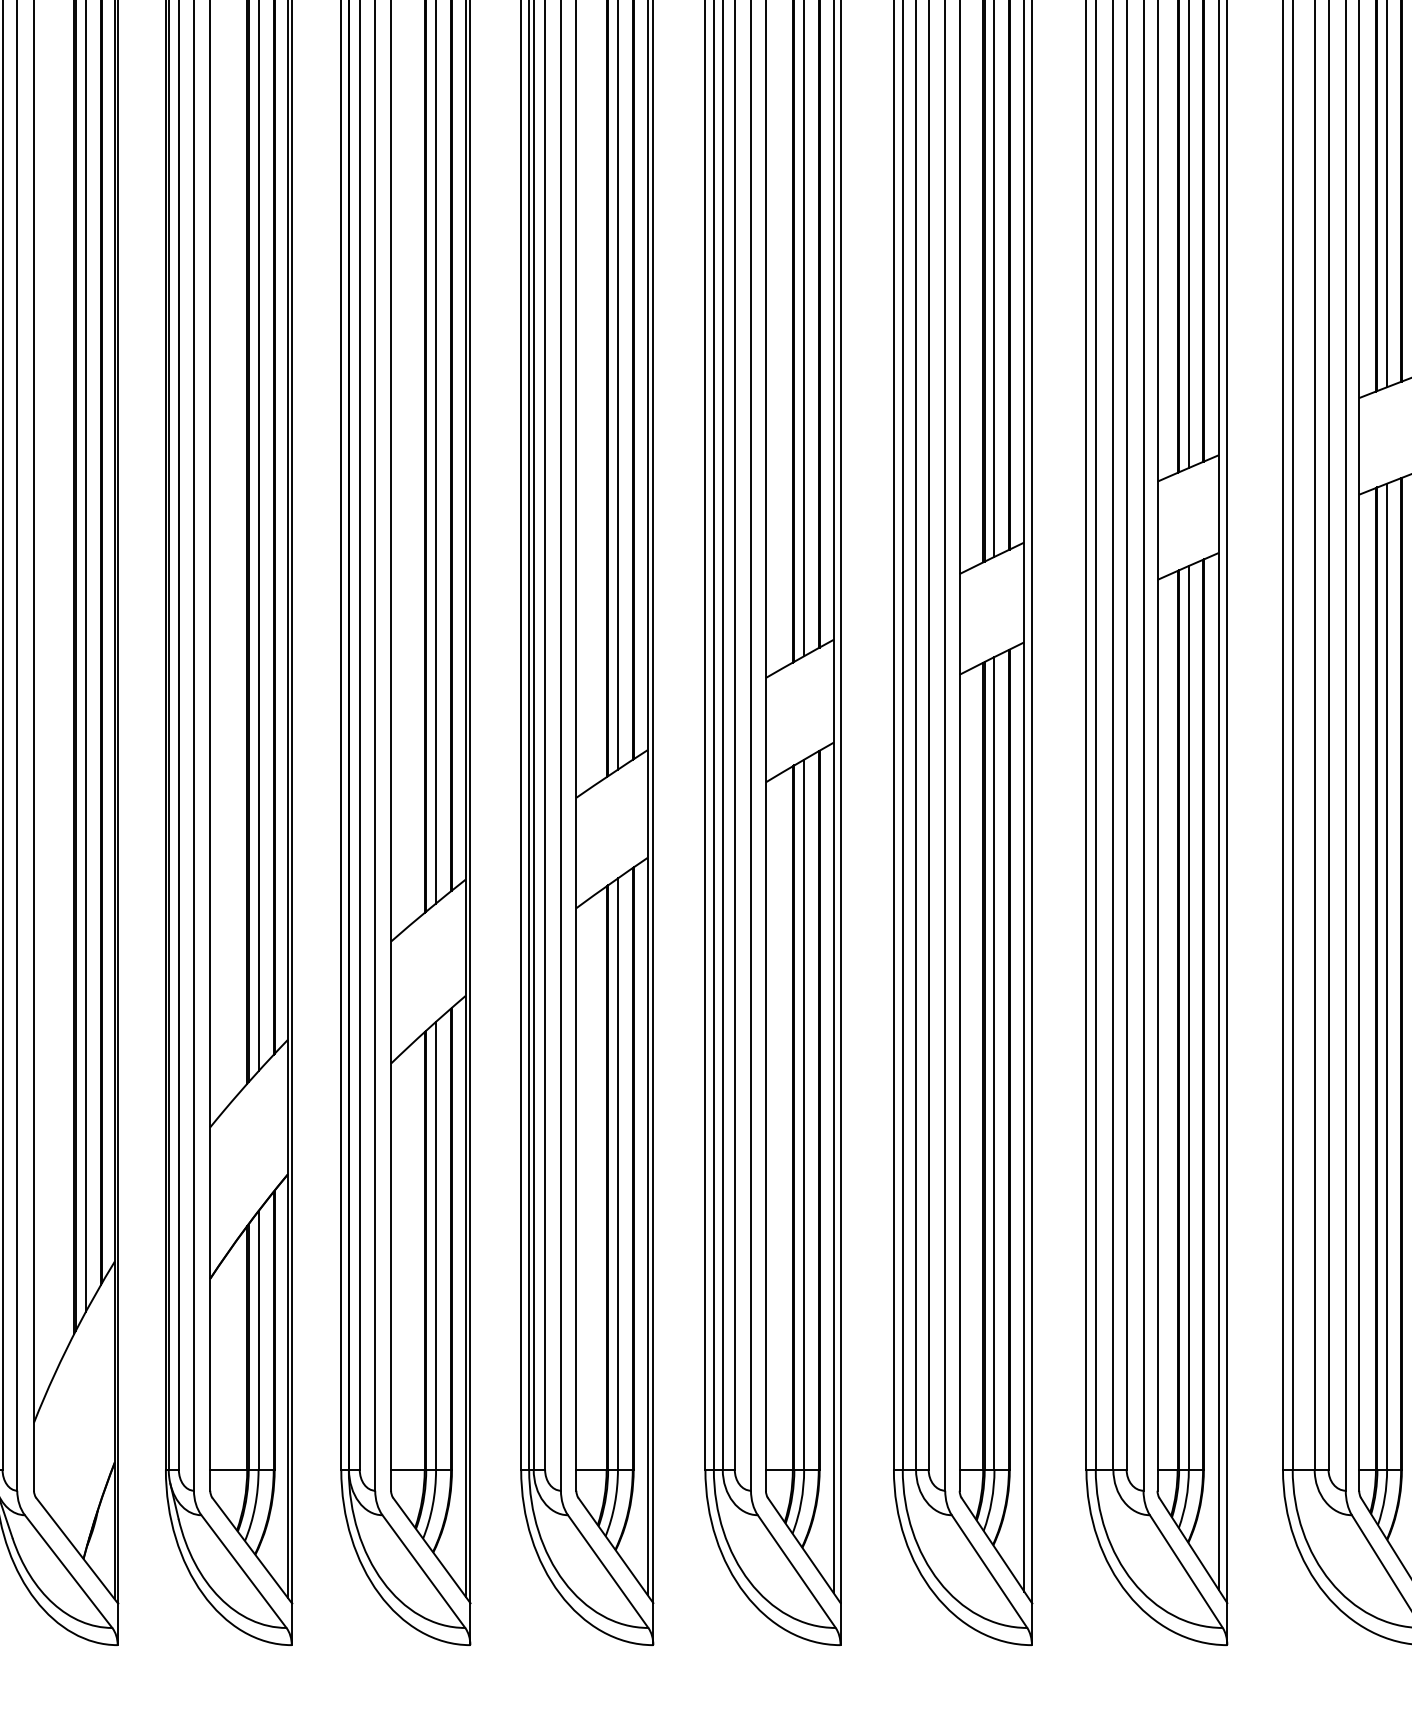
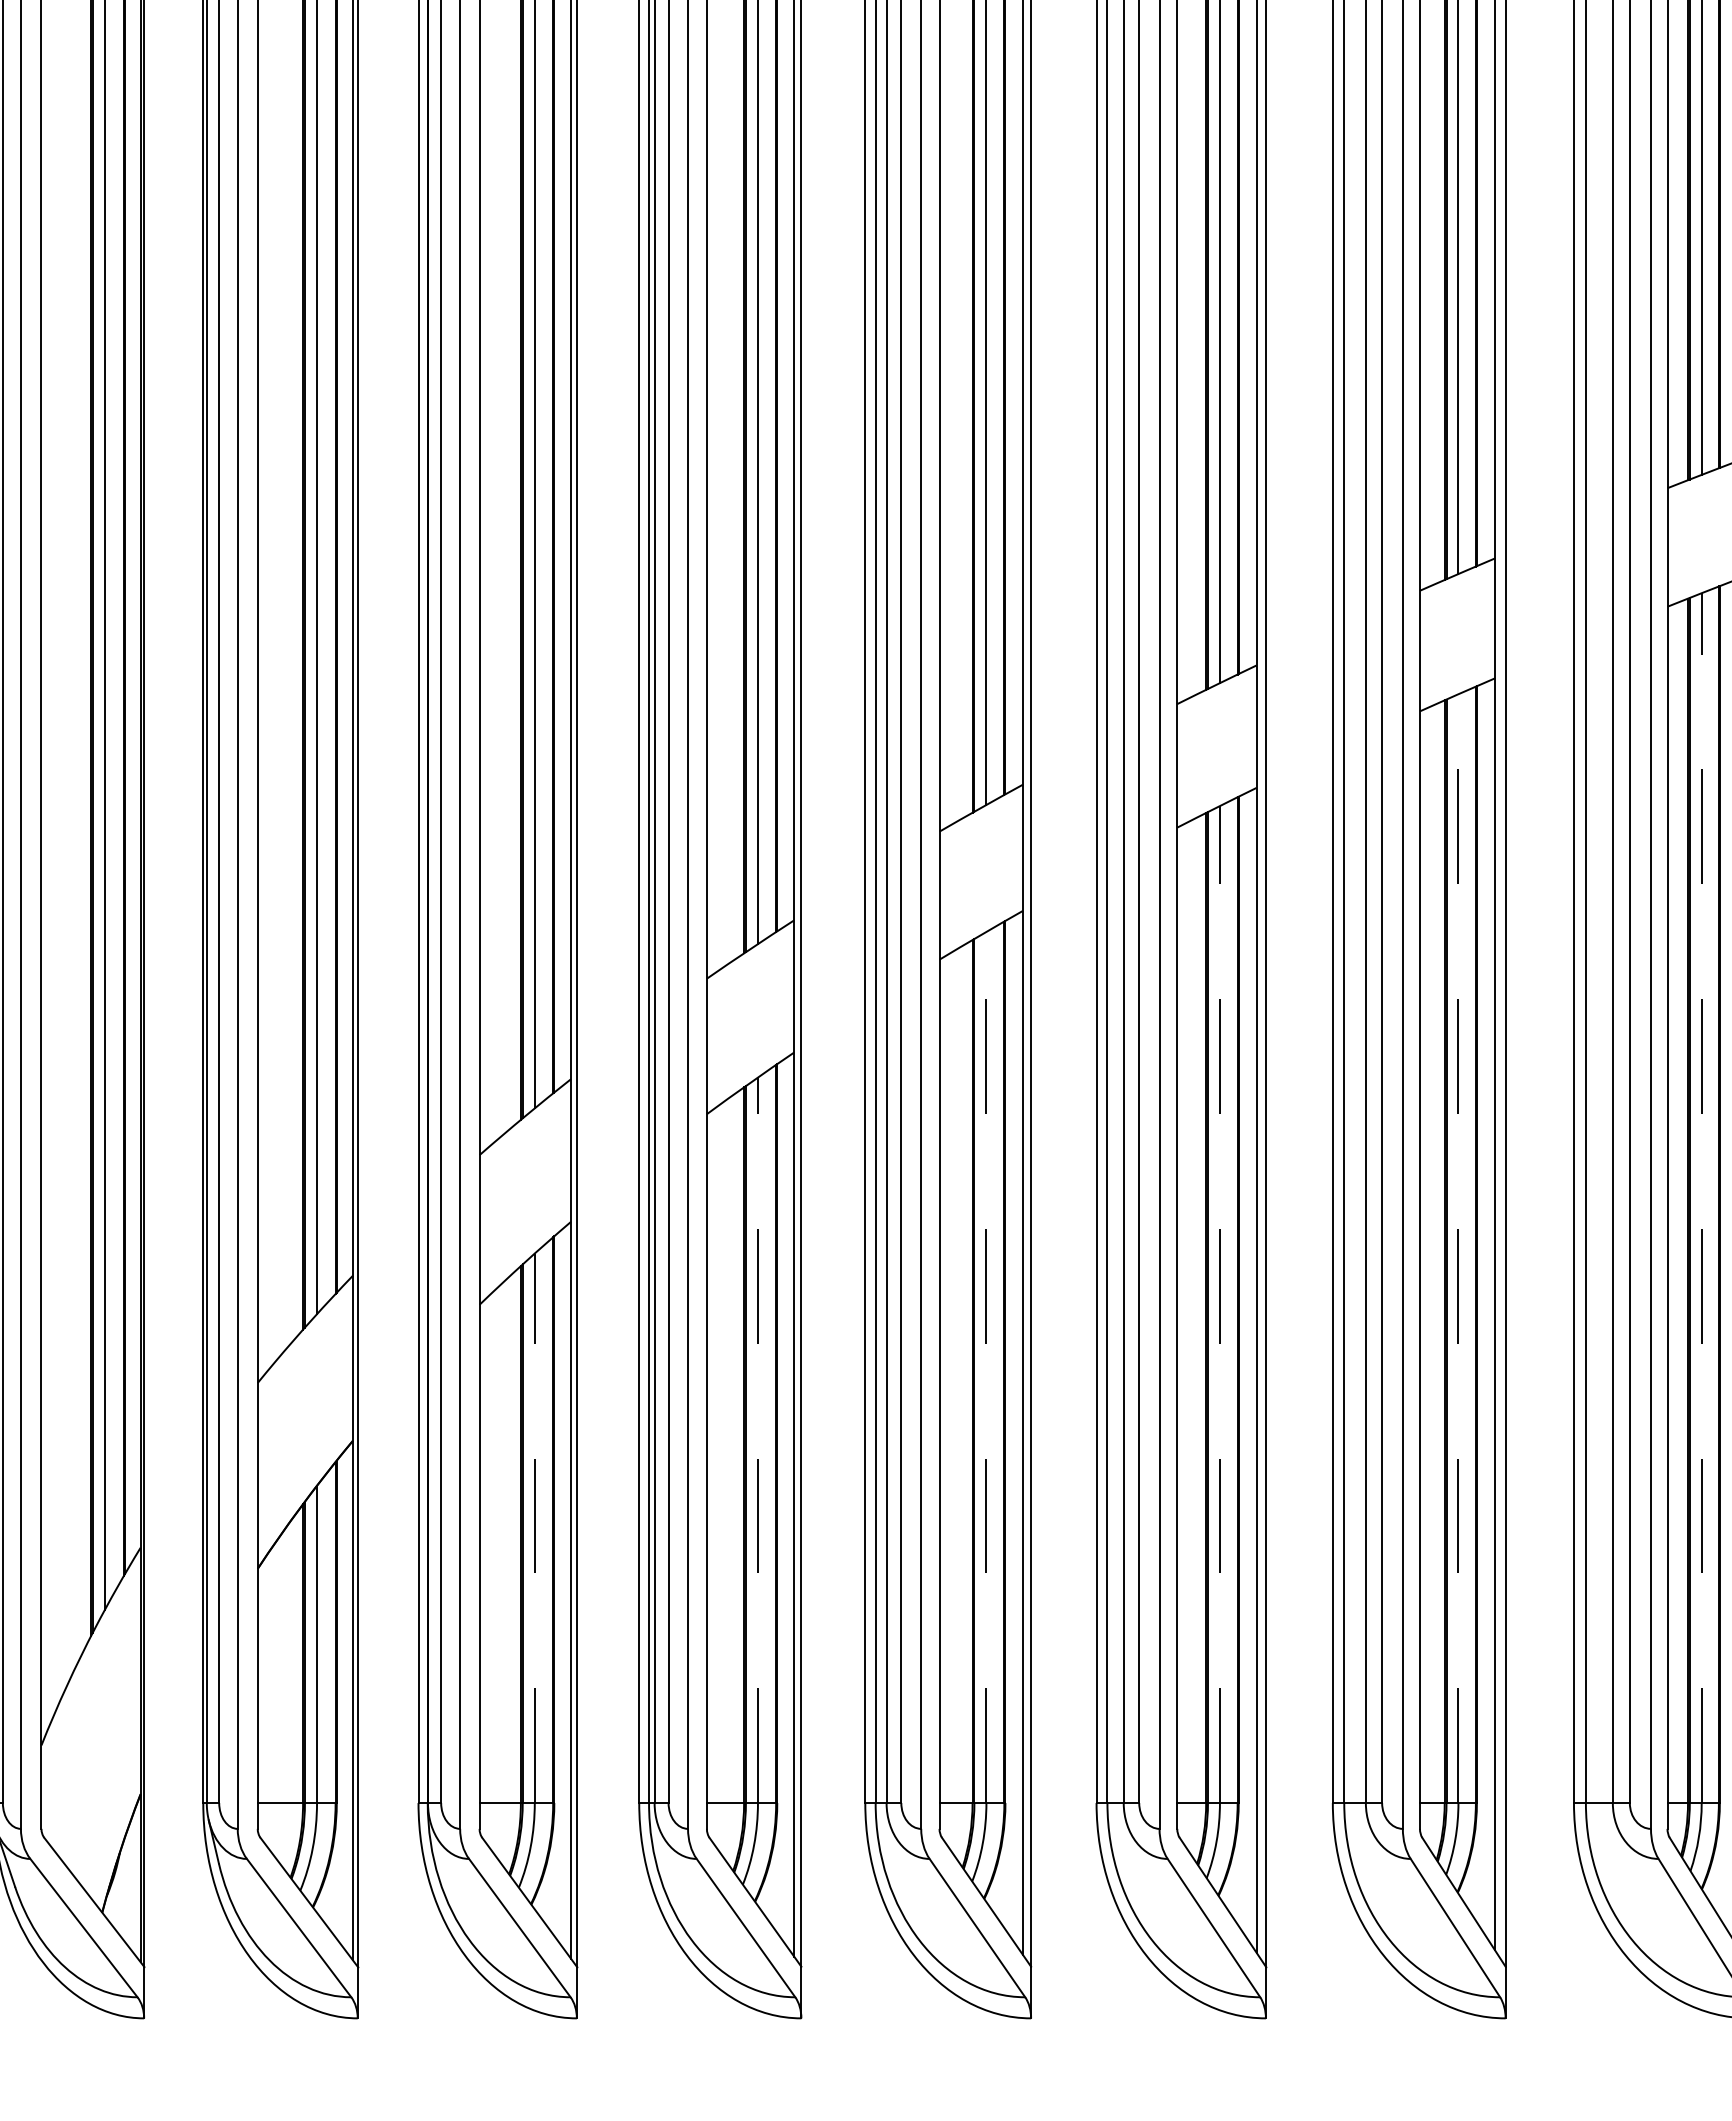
line: (1386, 976) -> (1701, 1198), solid -> dashed
line: (1188, 1017) -> (1458, 1248), solid -> dashed
line: (994, 1063) -> (1219, 1304), solid -> dashed
line: (804, 1114) -> (986, 1367), solid -> dashed
line: (617, 1174) -> (757, 1440), solid -> dashed
line: (435, 1245) -> (534, 1528), solid -> dashed

